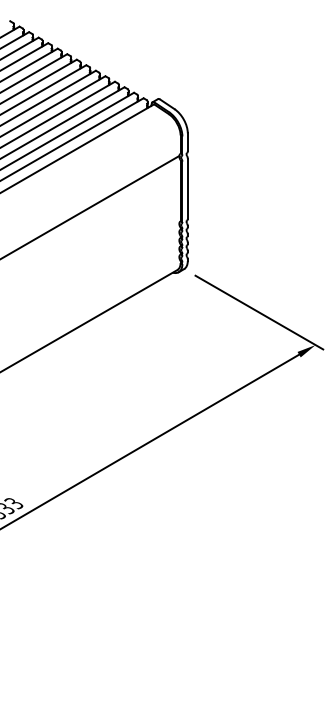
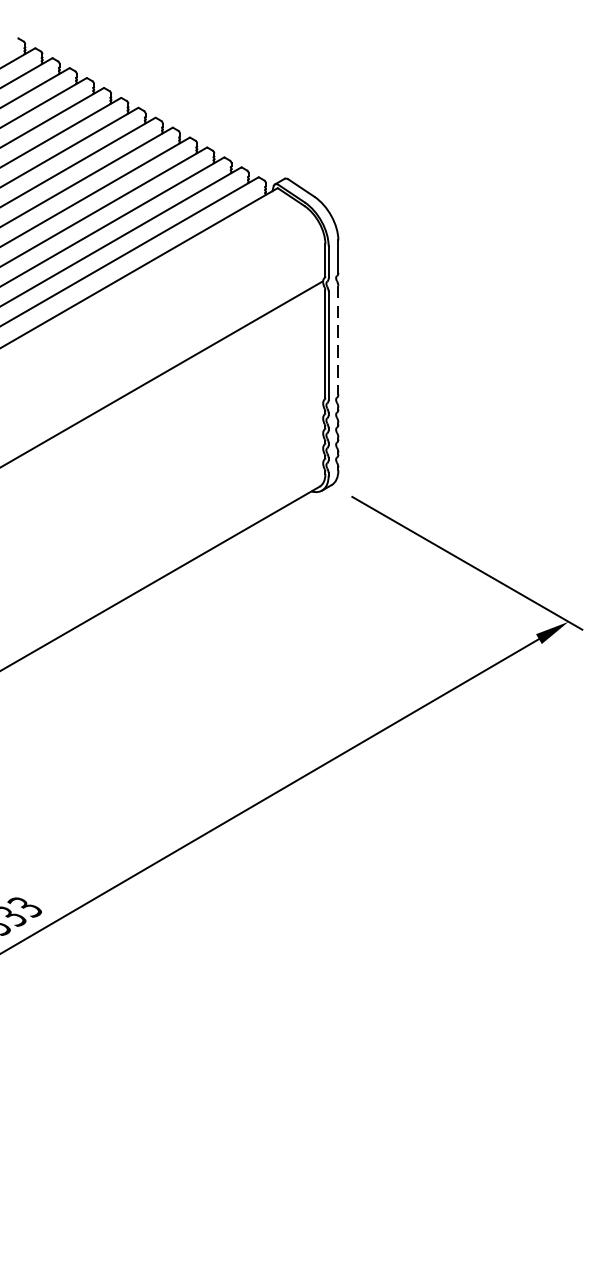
line: (187, 189) -> (337, 341), solid -> dashed

